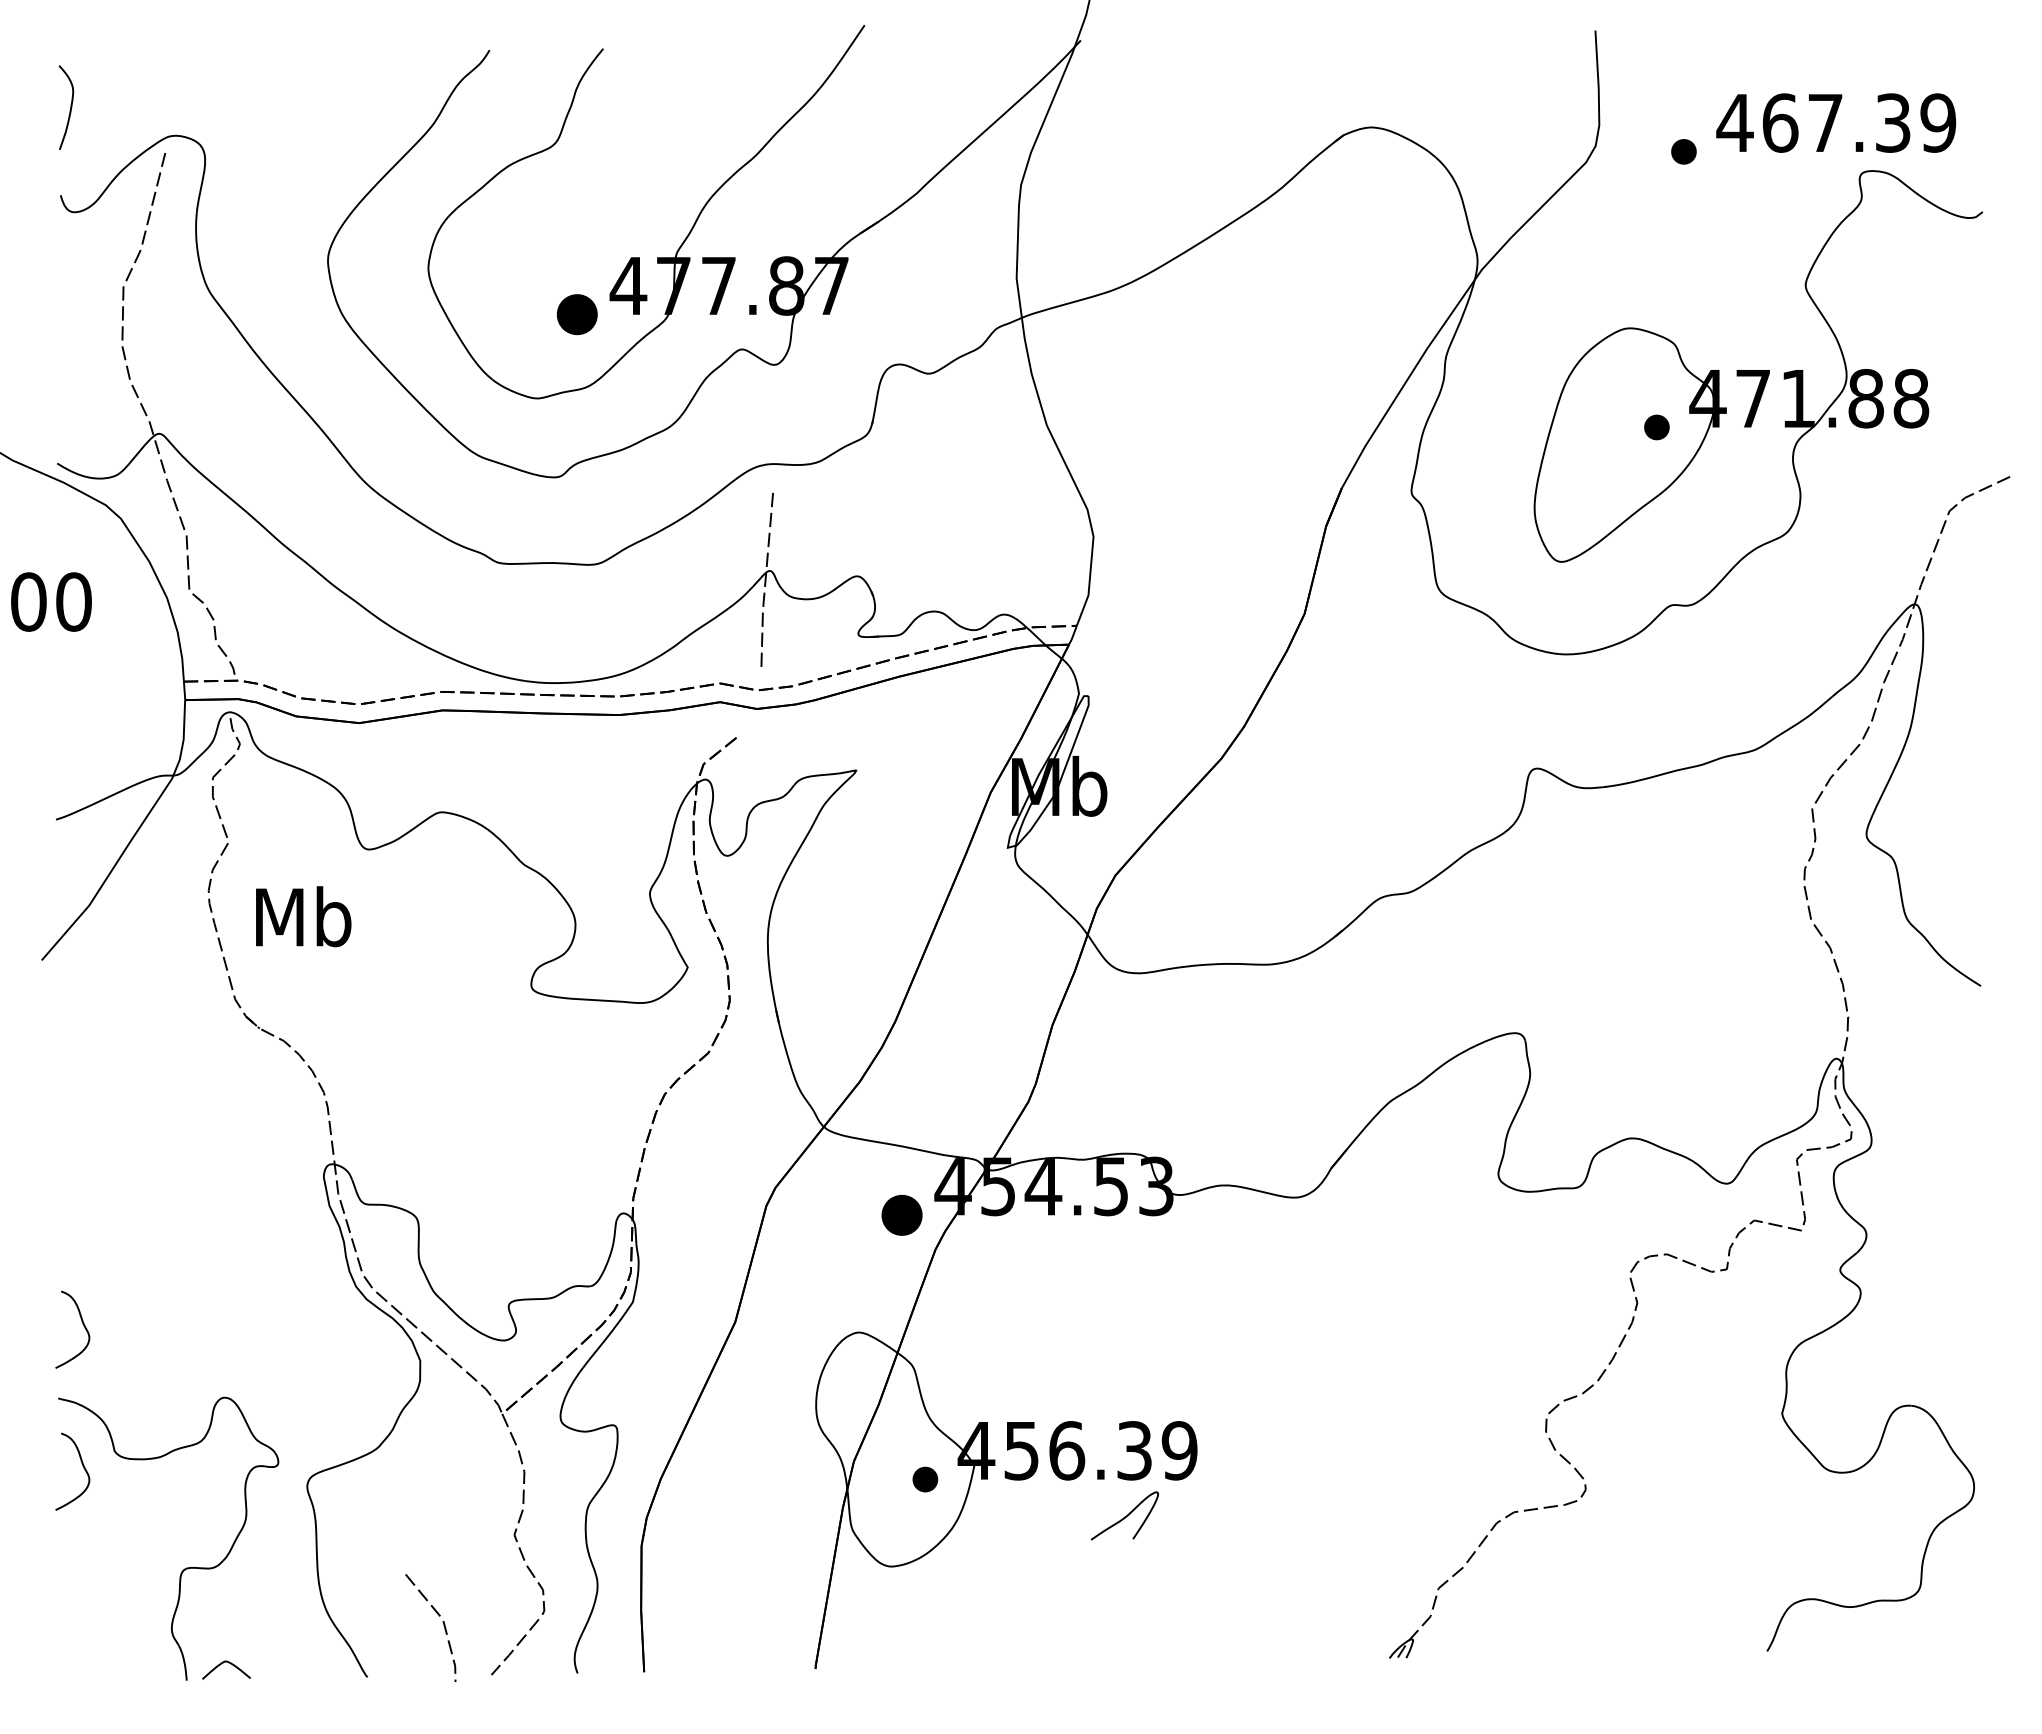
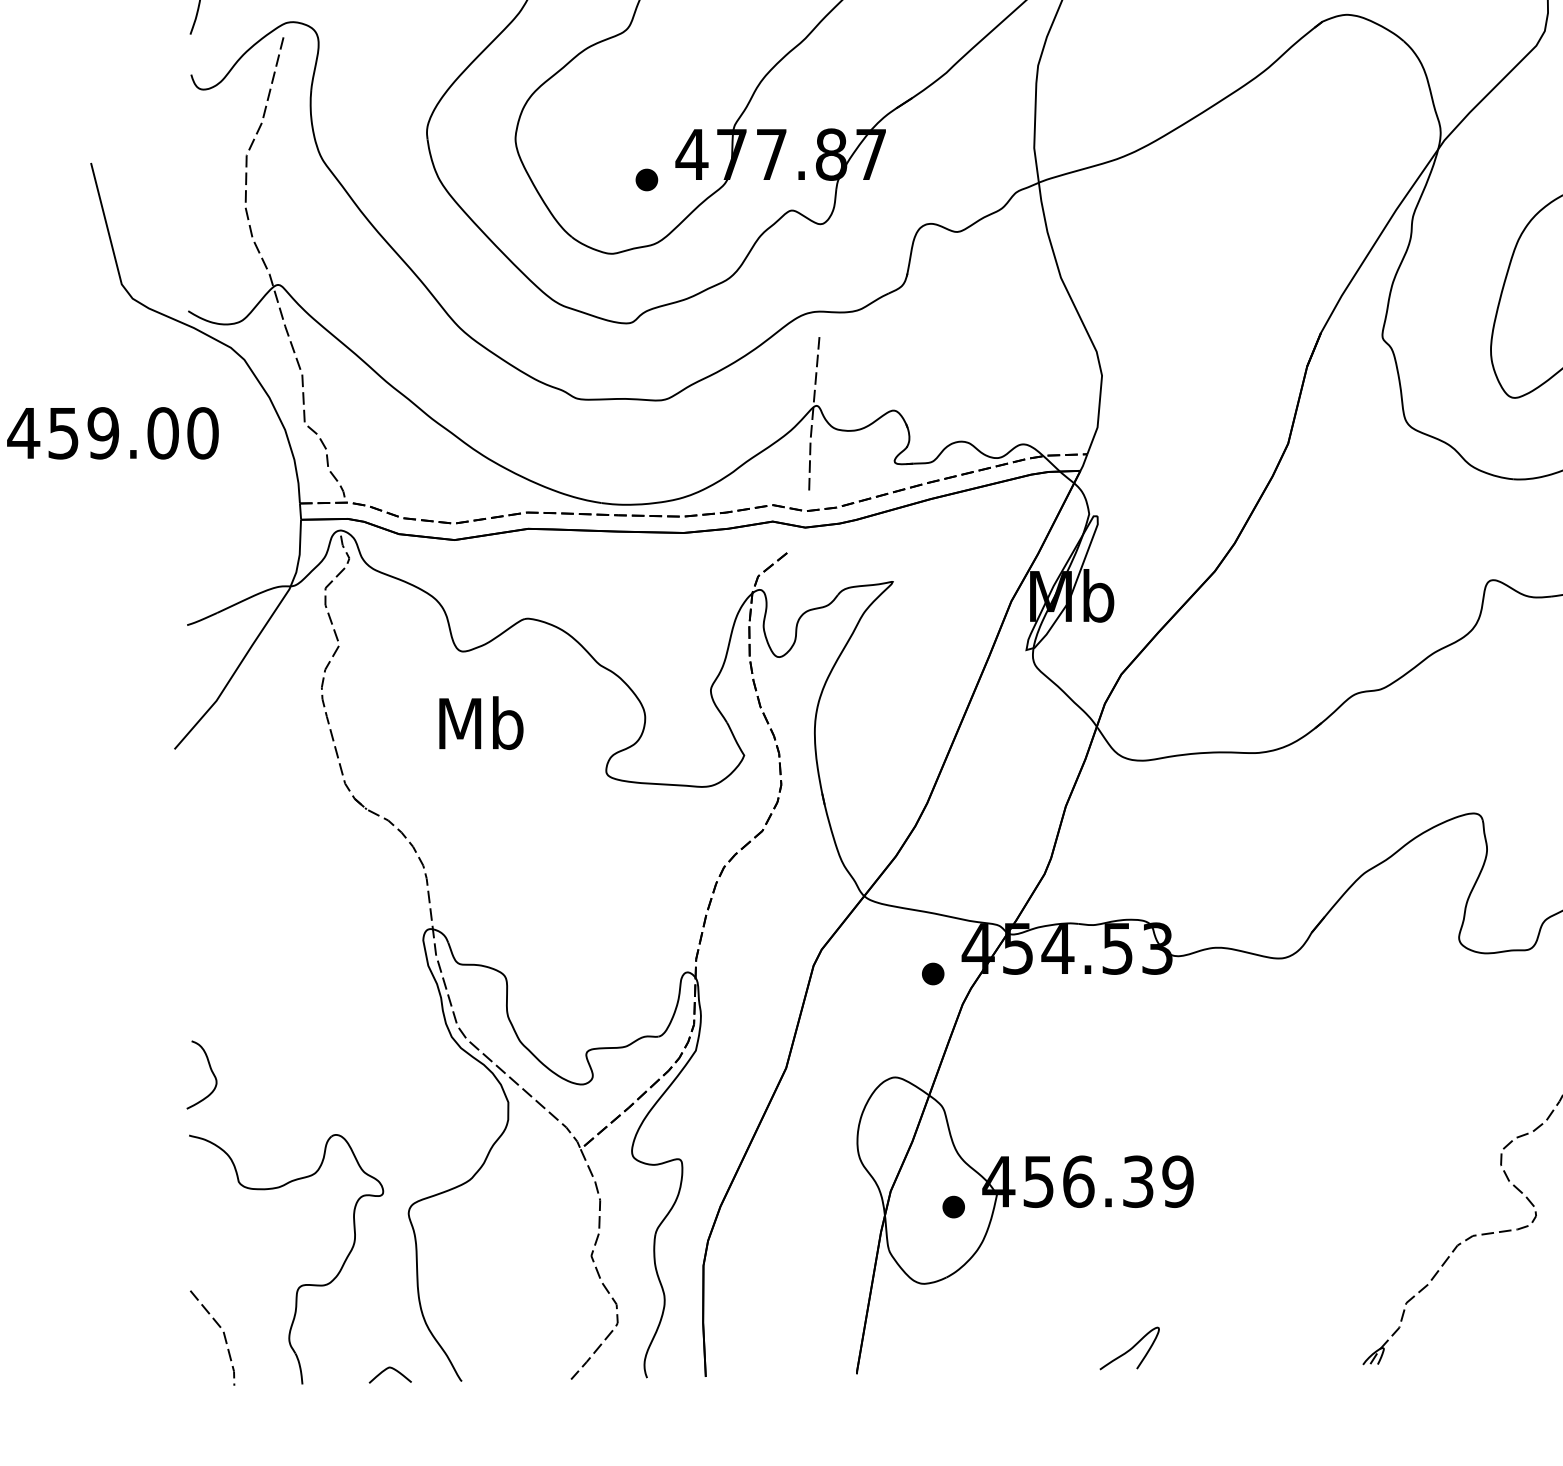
part: (577, 314) -> (647, 179), size x0.62
text: (303, 916) -> (481, 722), moved
part: (901, 1214) -> (932, 973), size x0.62
curve: (82, 1466) -> (210, 1195), removed
curve: (1124, 1516) -> (1129, 1349), moved
line: (442, 1622) -> (222, 1333), moved
curve: (228, 1663) -> (392, 1369), moved

